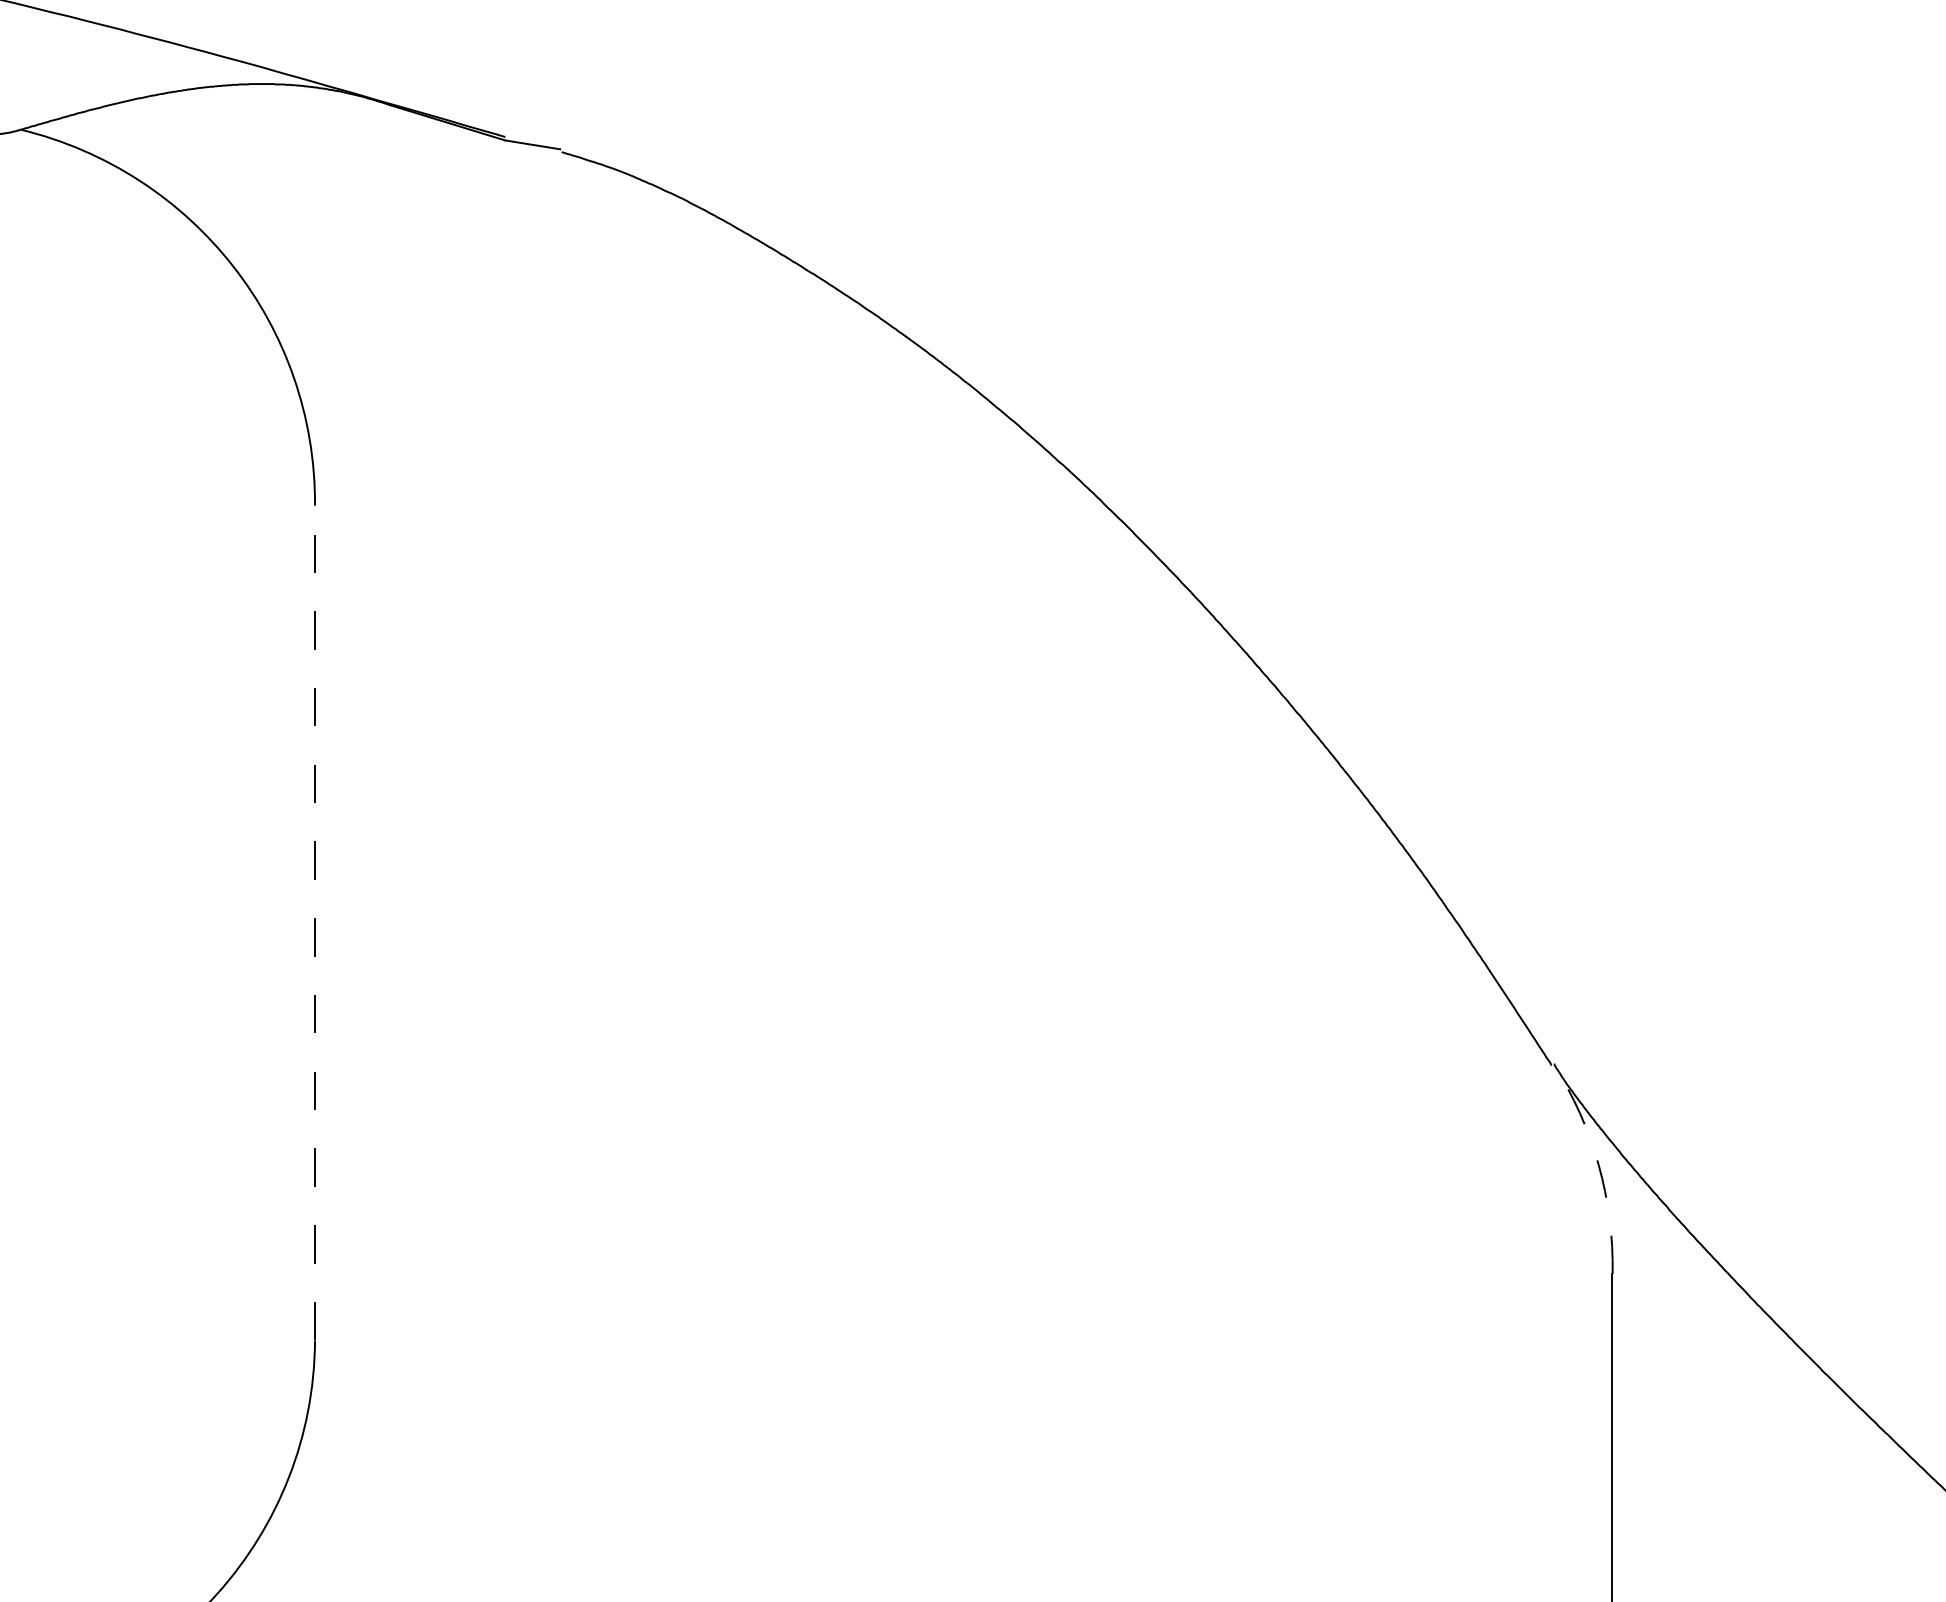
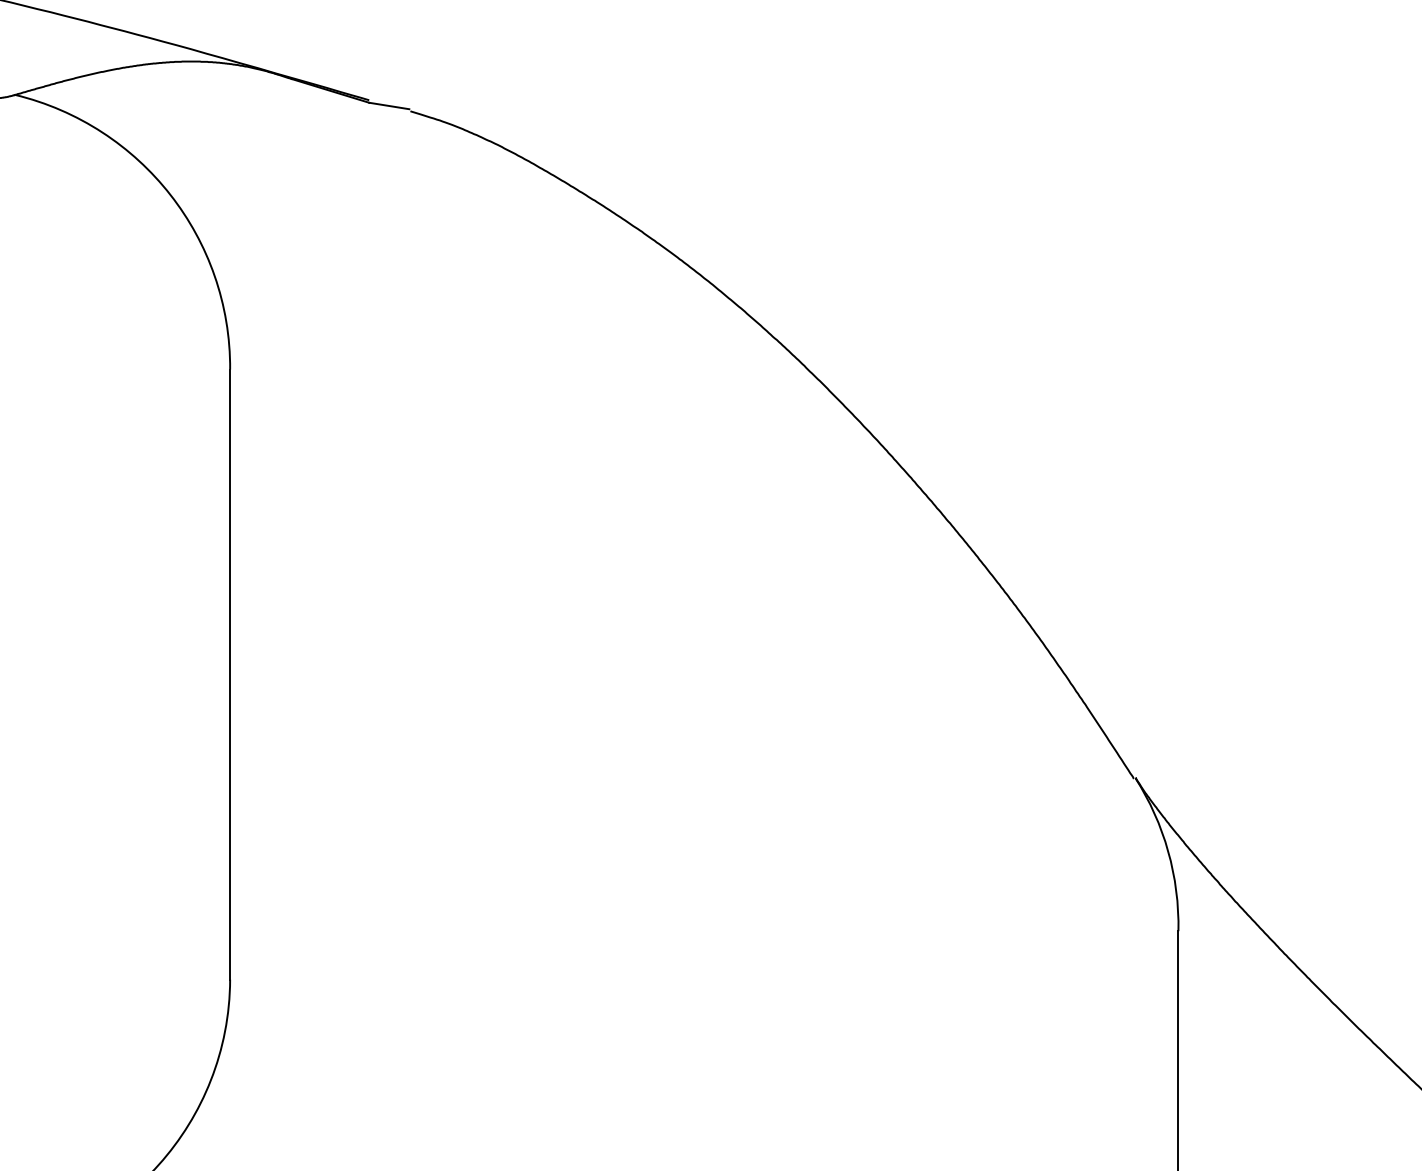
line: (315, 922) -> (230, 674), dashed -> solid
arc: (1598, 1164) -> (1168, 851), dashed -> solid

